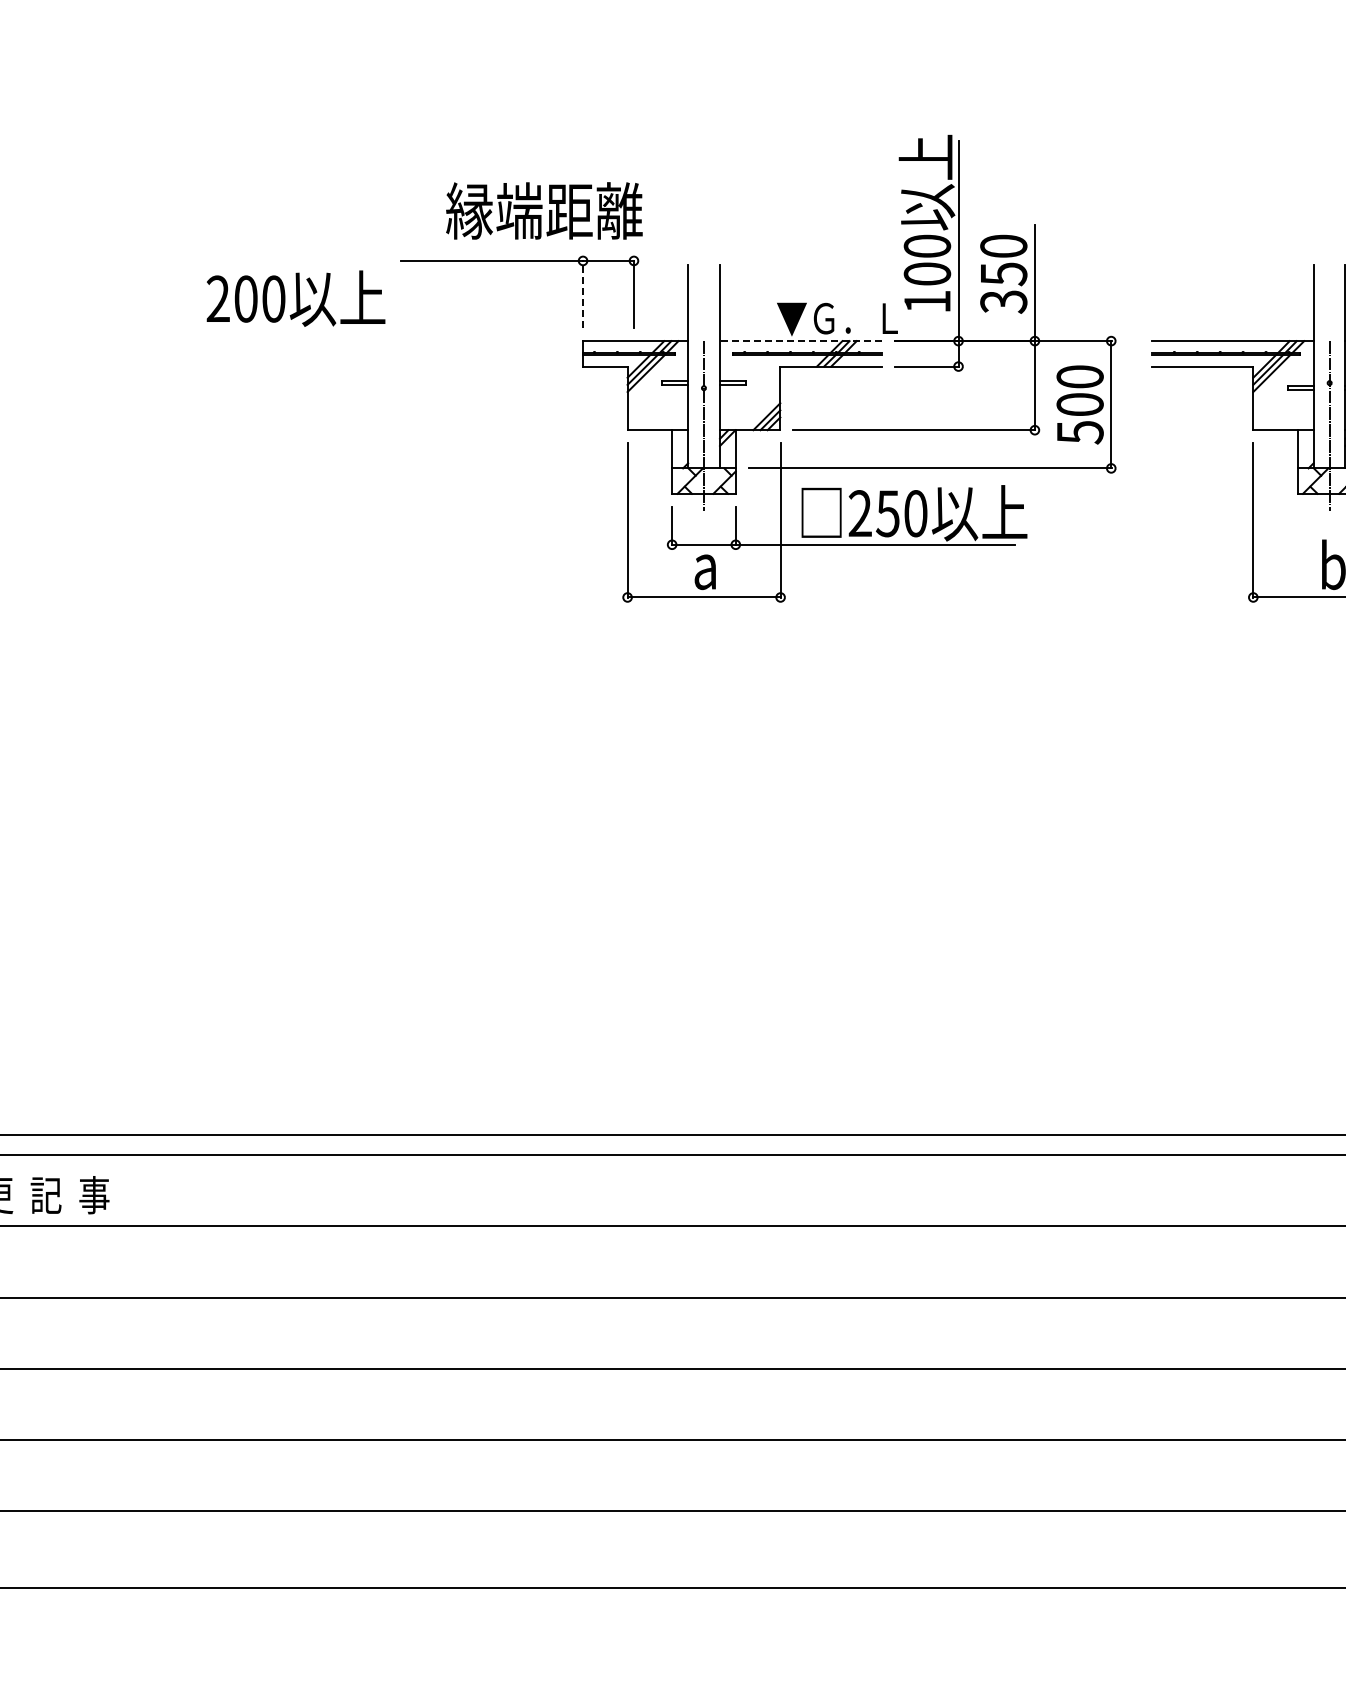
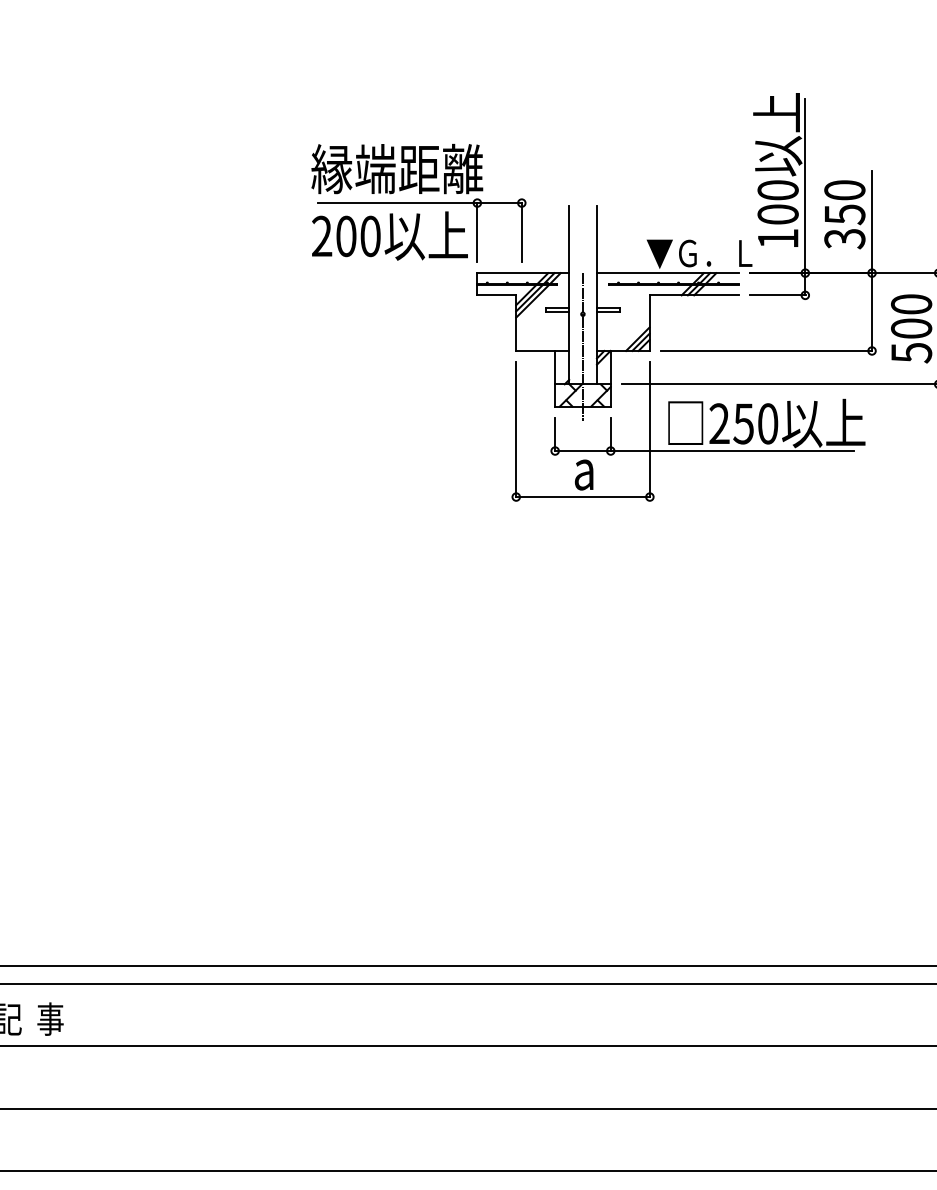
text: (544, 210) -> (397, 168), moved
line: (583, 294) -> (477, 232), dashed -> solid
text: (295, 298) -> (389, 235), moved
line: (800, 341) -> (667, 273), dashed -> solid

